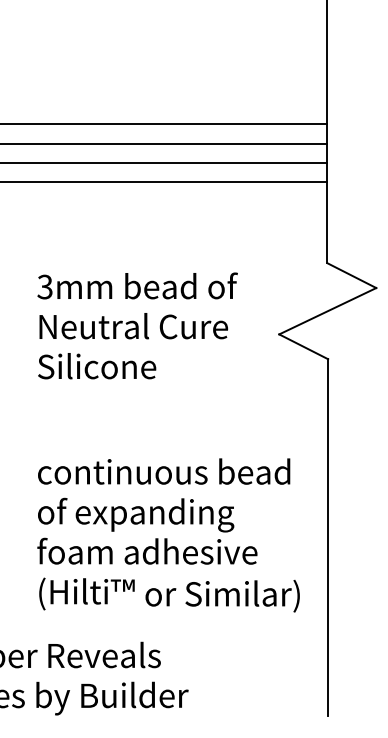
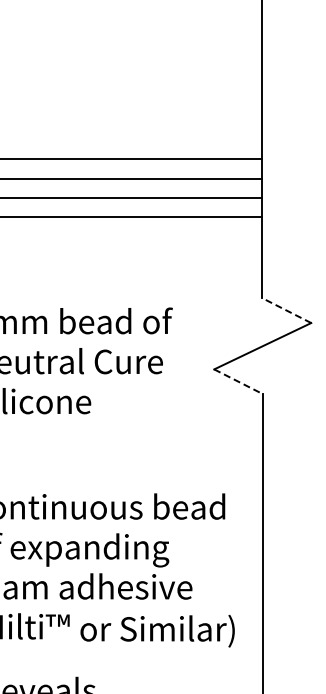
line: (351, 275) -> (286, 310), solid -> dashed
line: (304, 347) -> (239, 382), solid -> dashed

